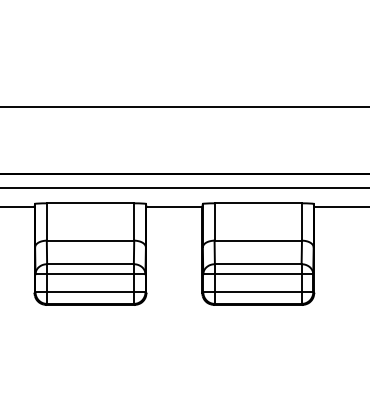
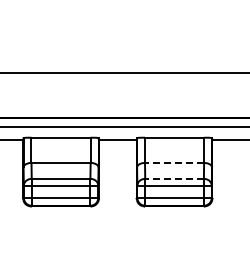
line: (258, 239) -> (174, 162), solid -> dashed
line: (258, 263) -> (174, 178), solid -> dashed

